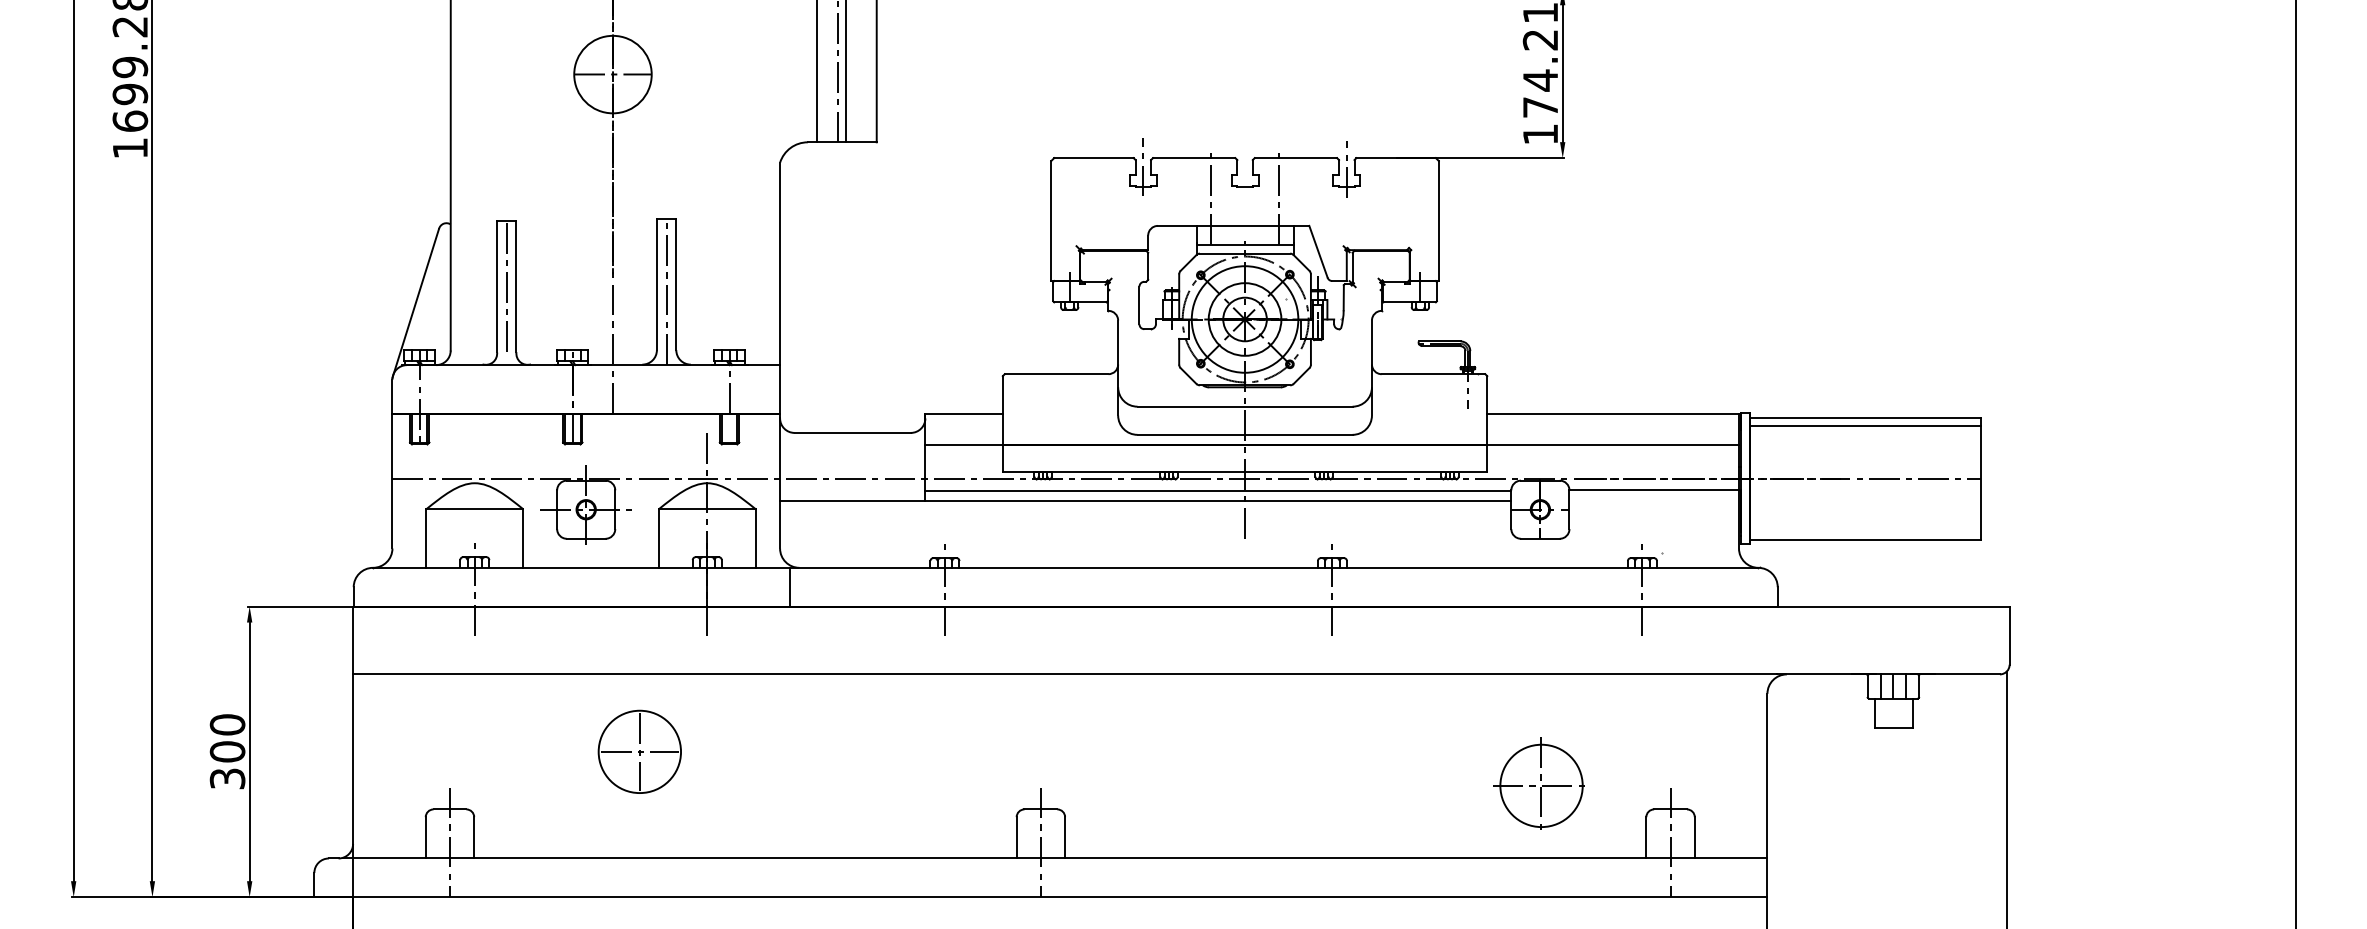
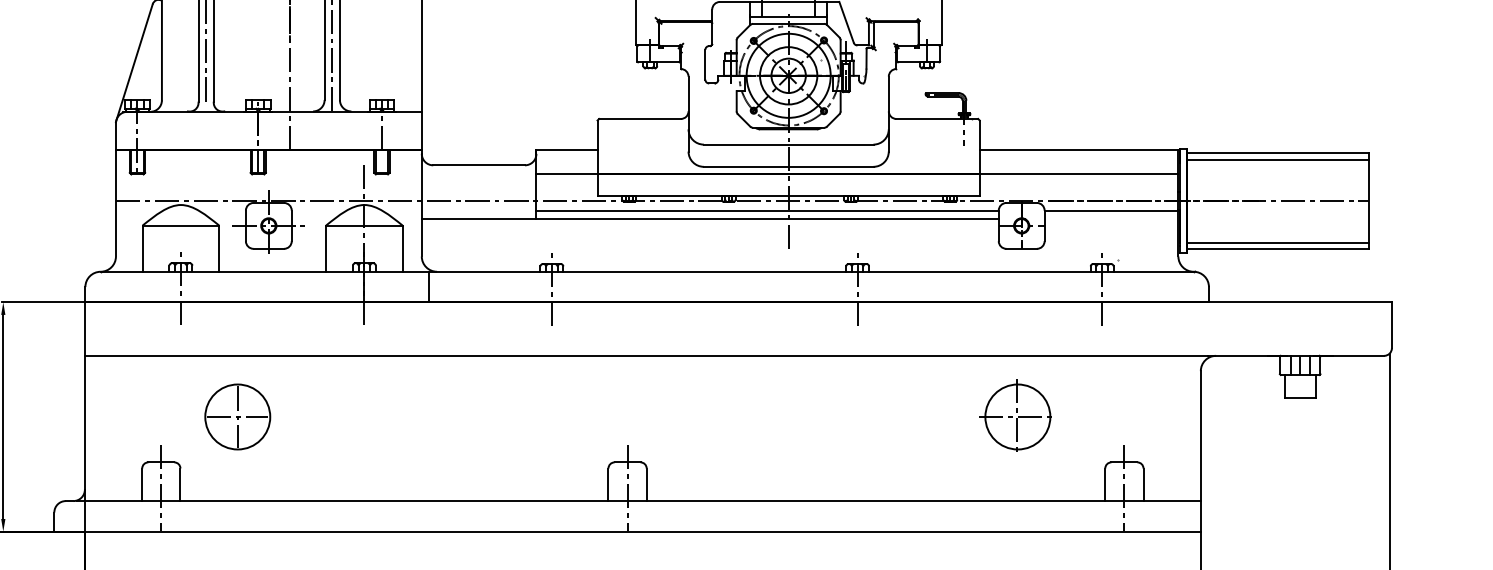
line: (1865, 530) -> (1278, 242), added
part: (639, 751) -> (237, 416), moved
part: (1538, 783) -> (1015, 415), moved

